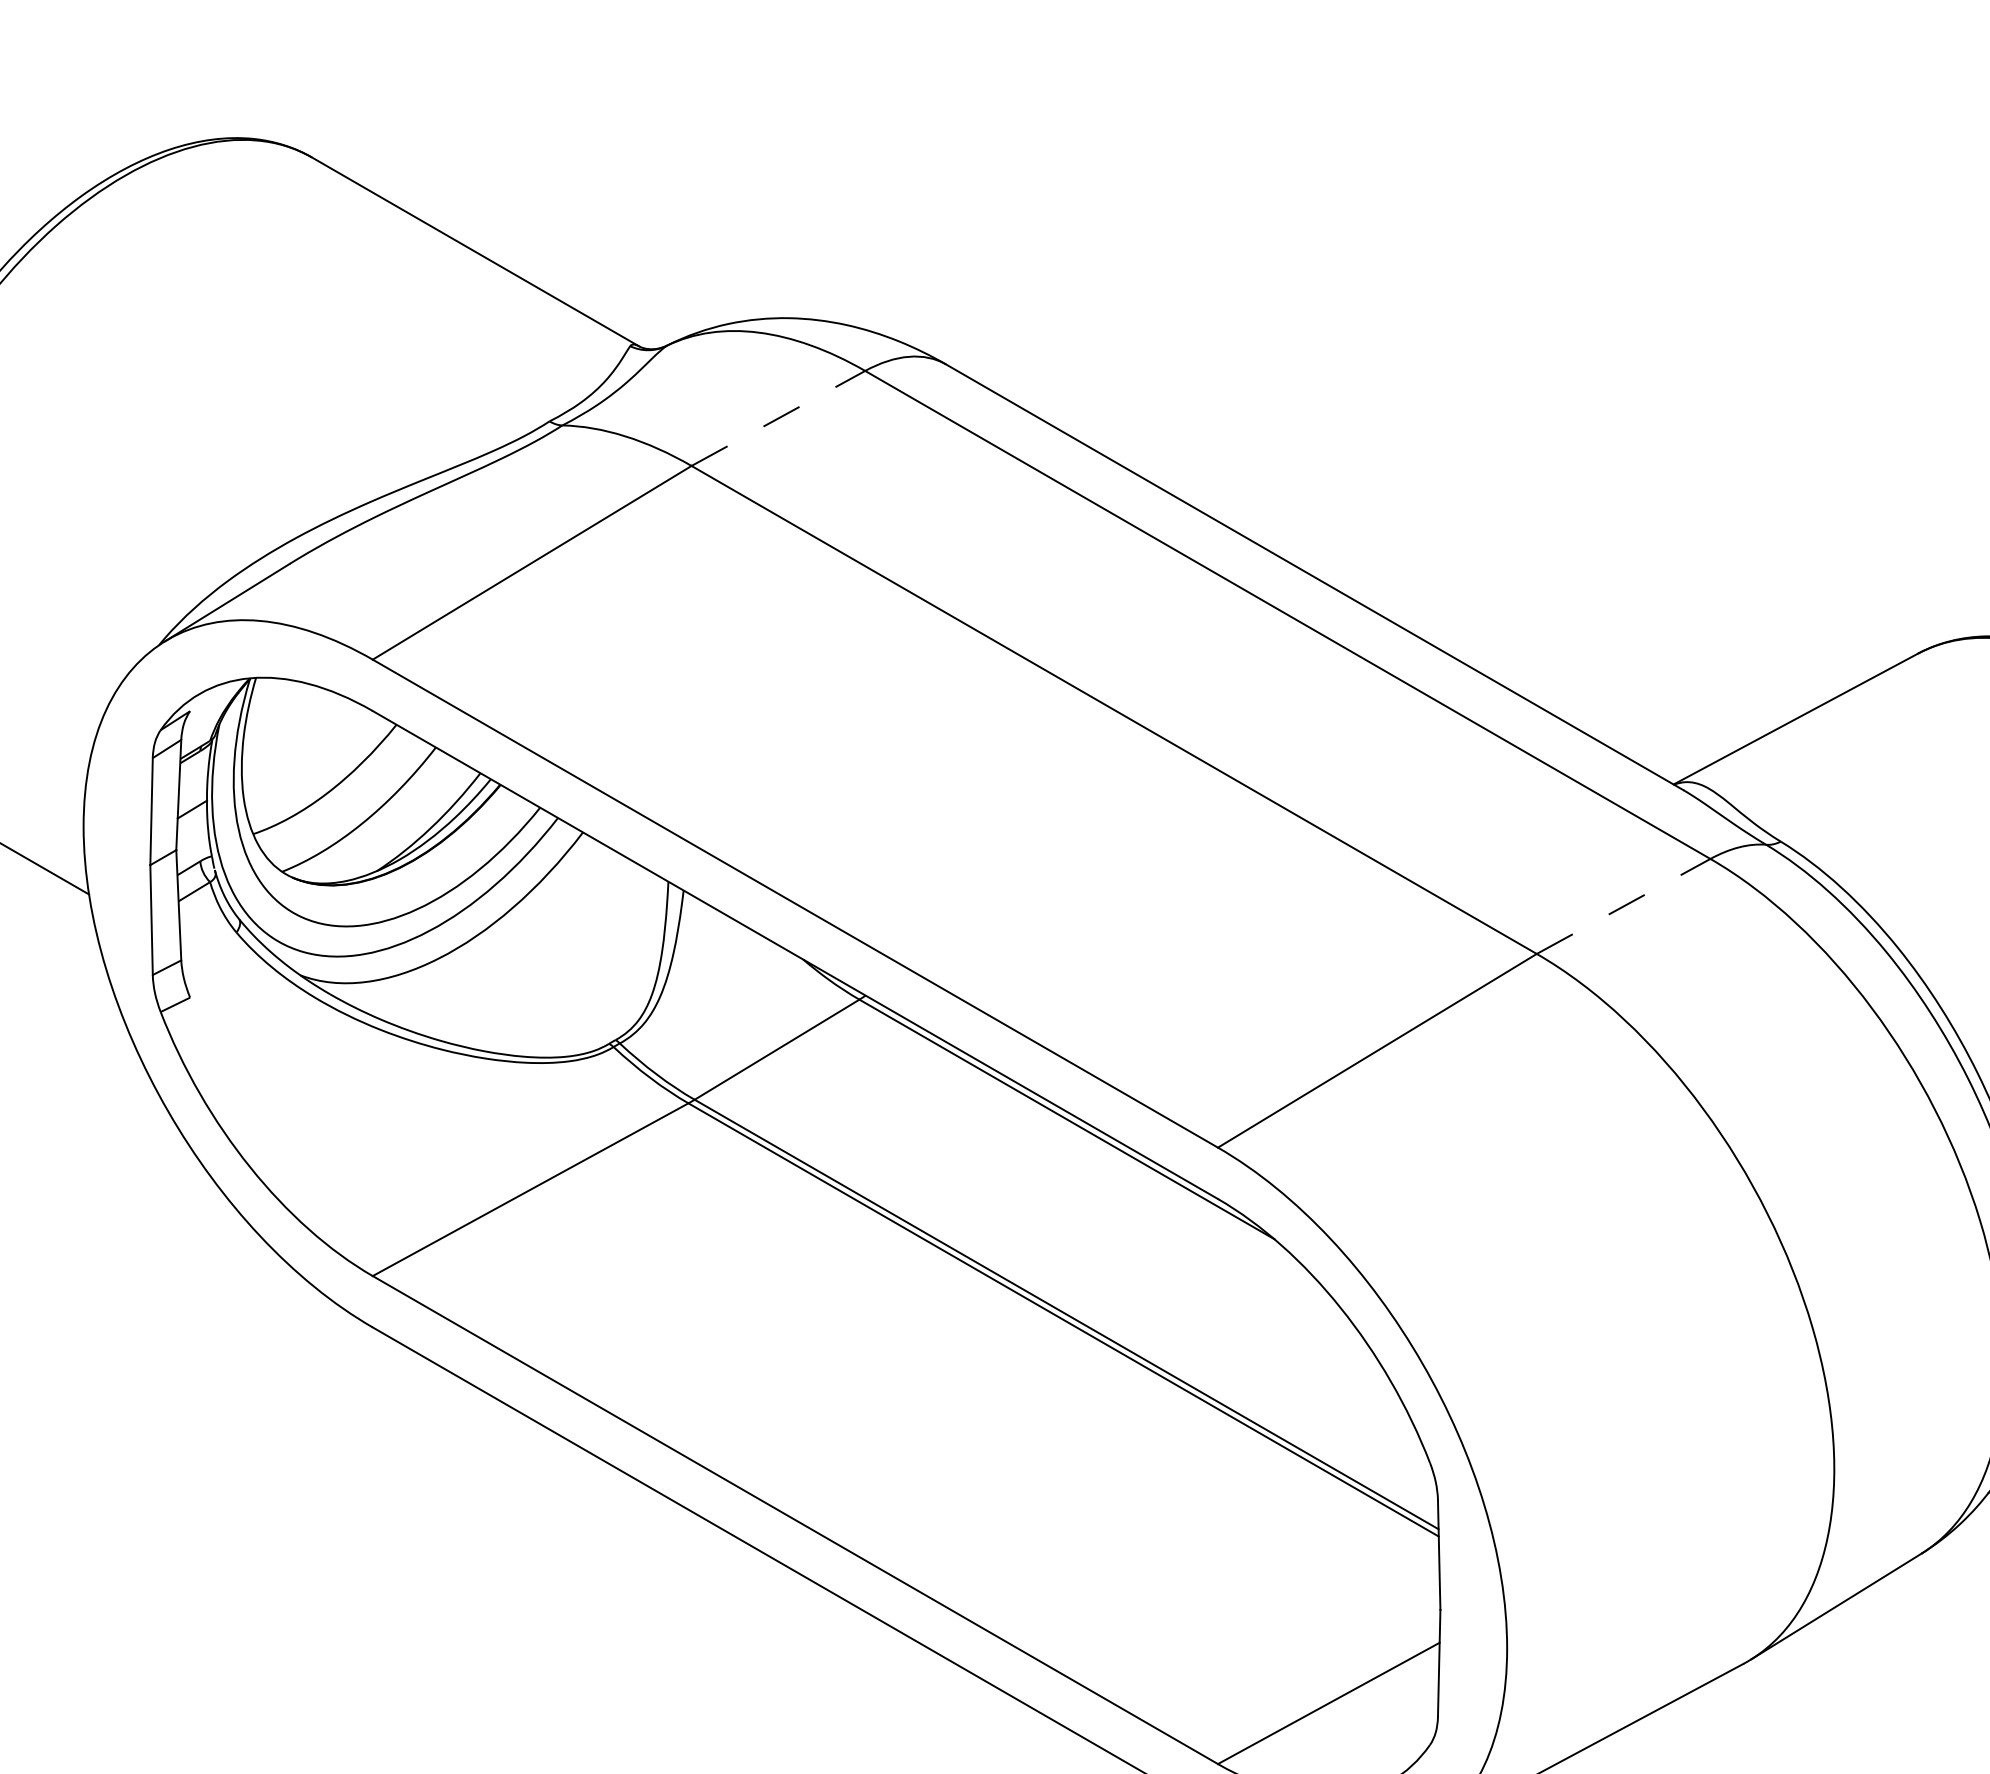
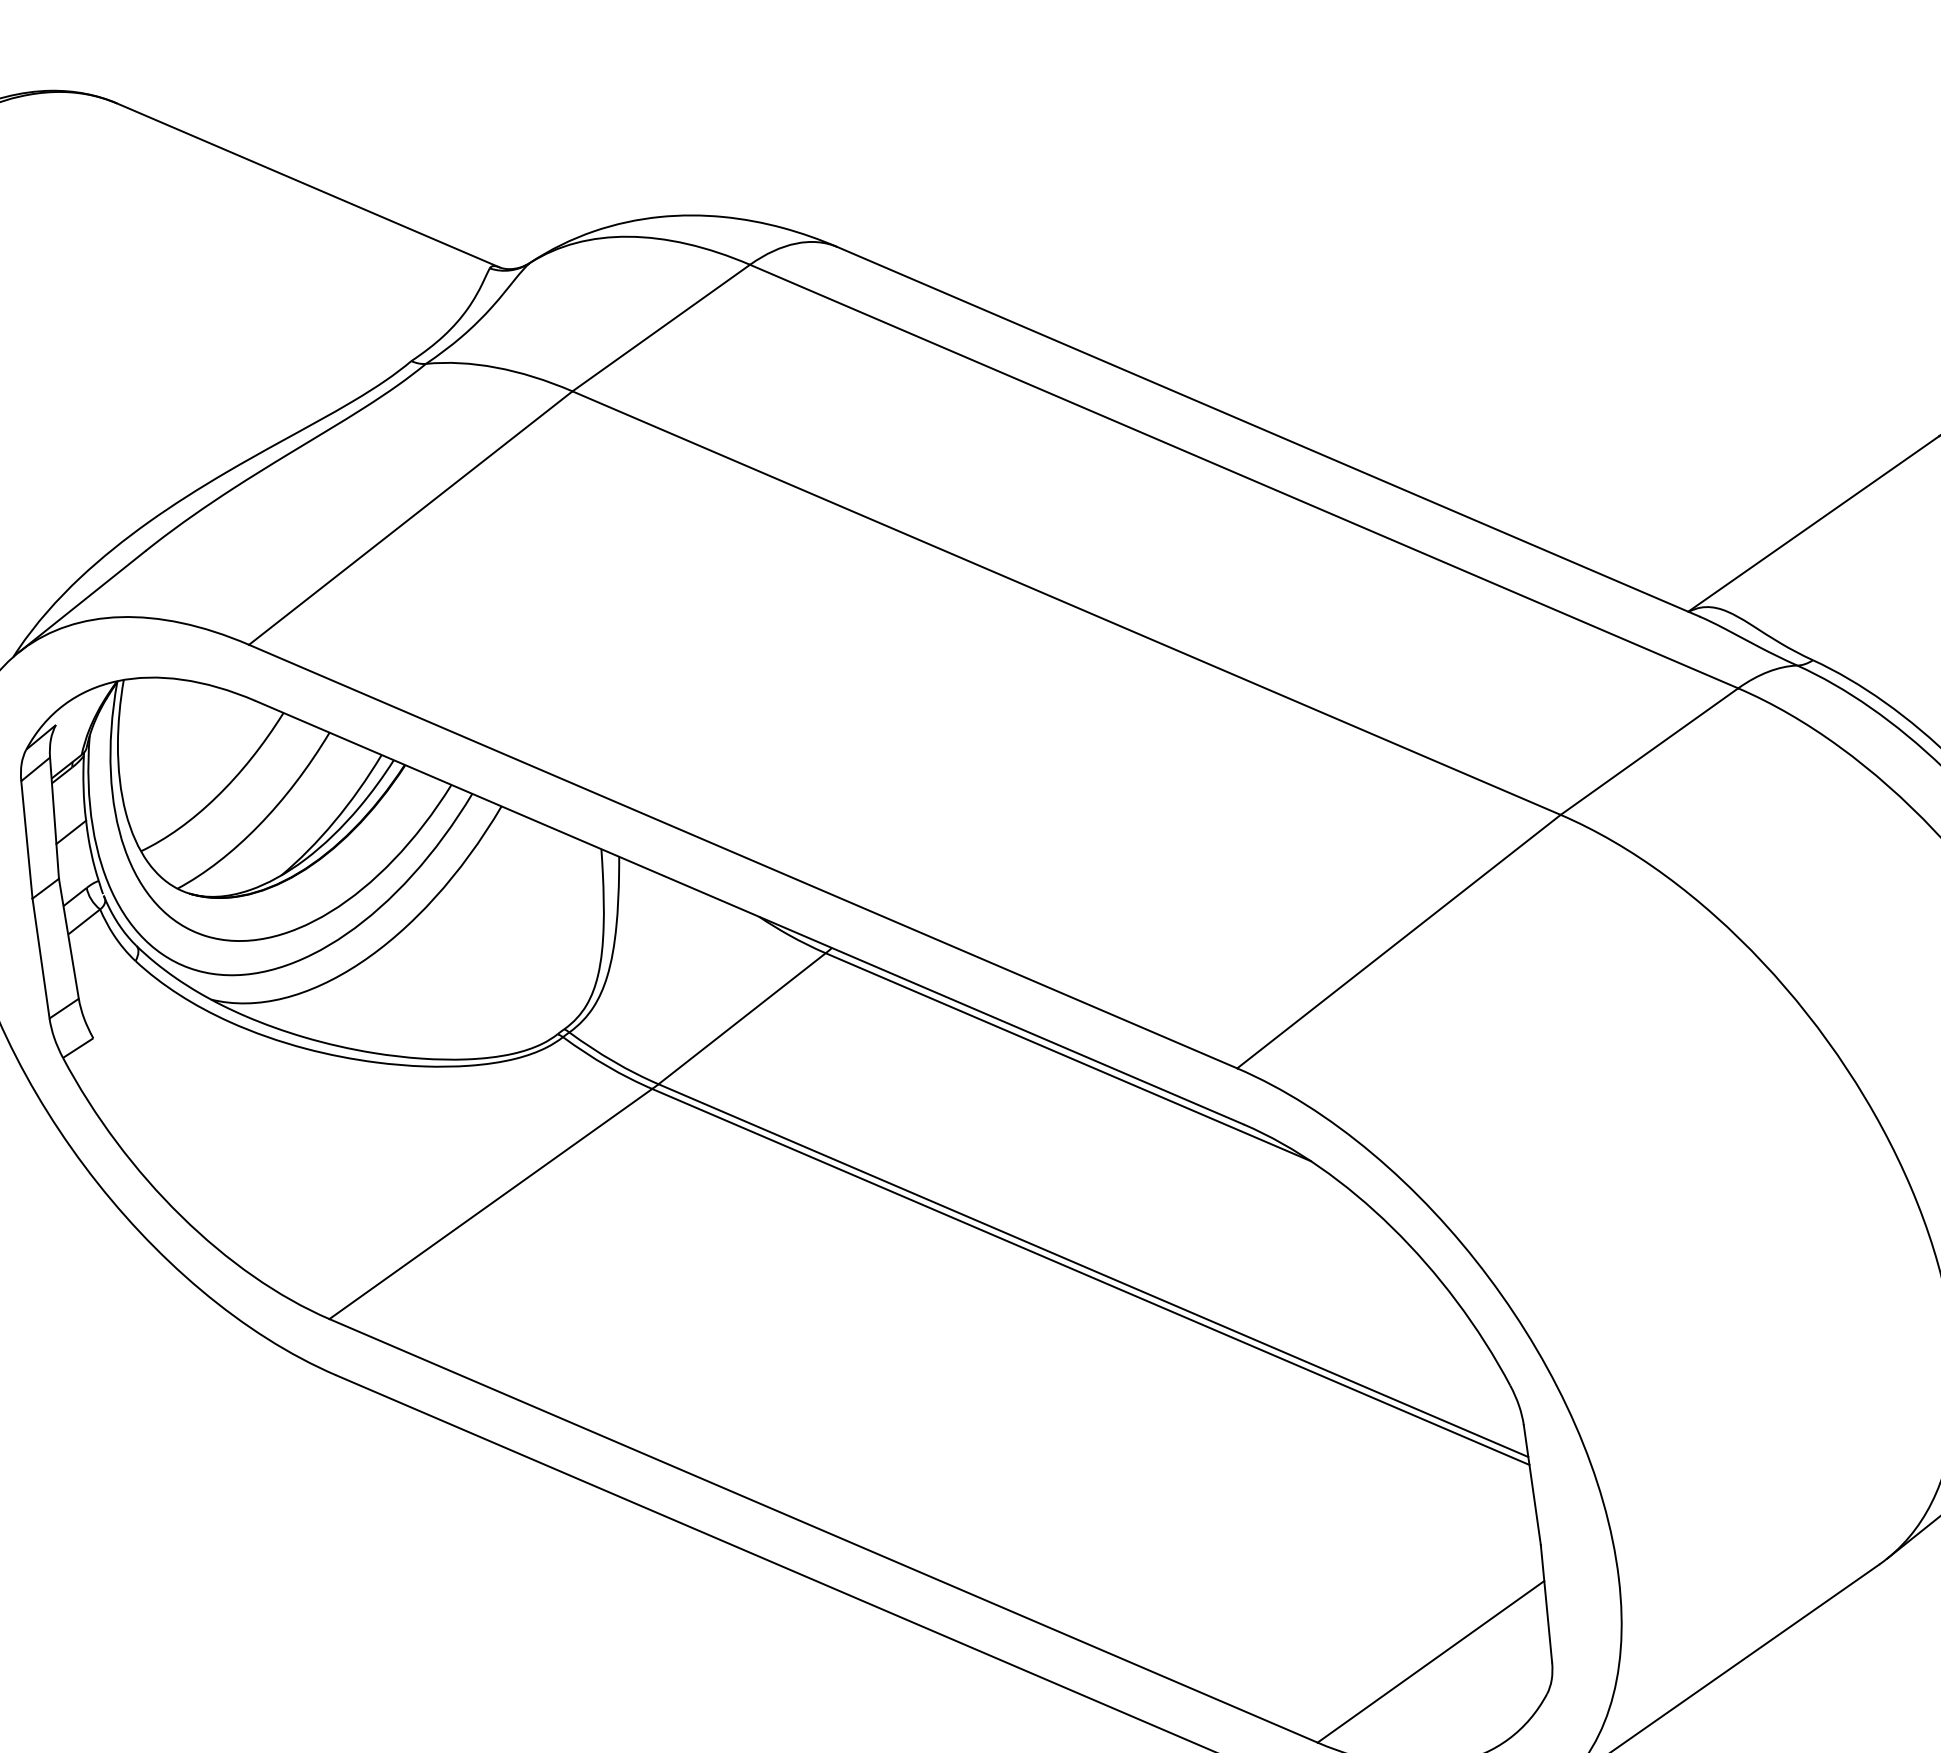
line: (778, 418) -> (661, 328), dashed -> solid
line: (1623, 906) -> (1649, 751), dashed -> solid

